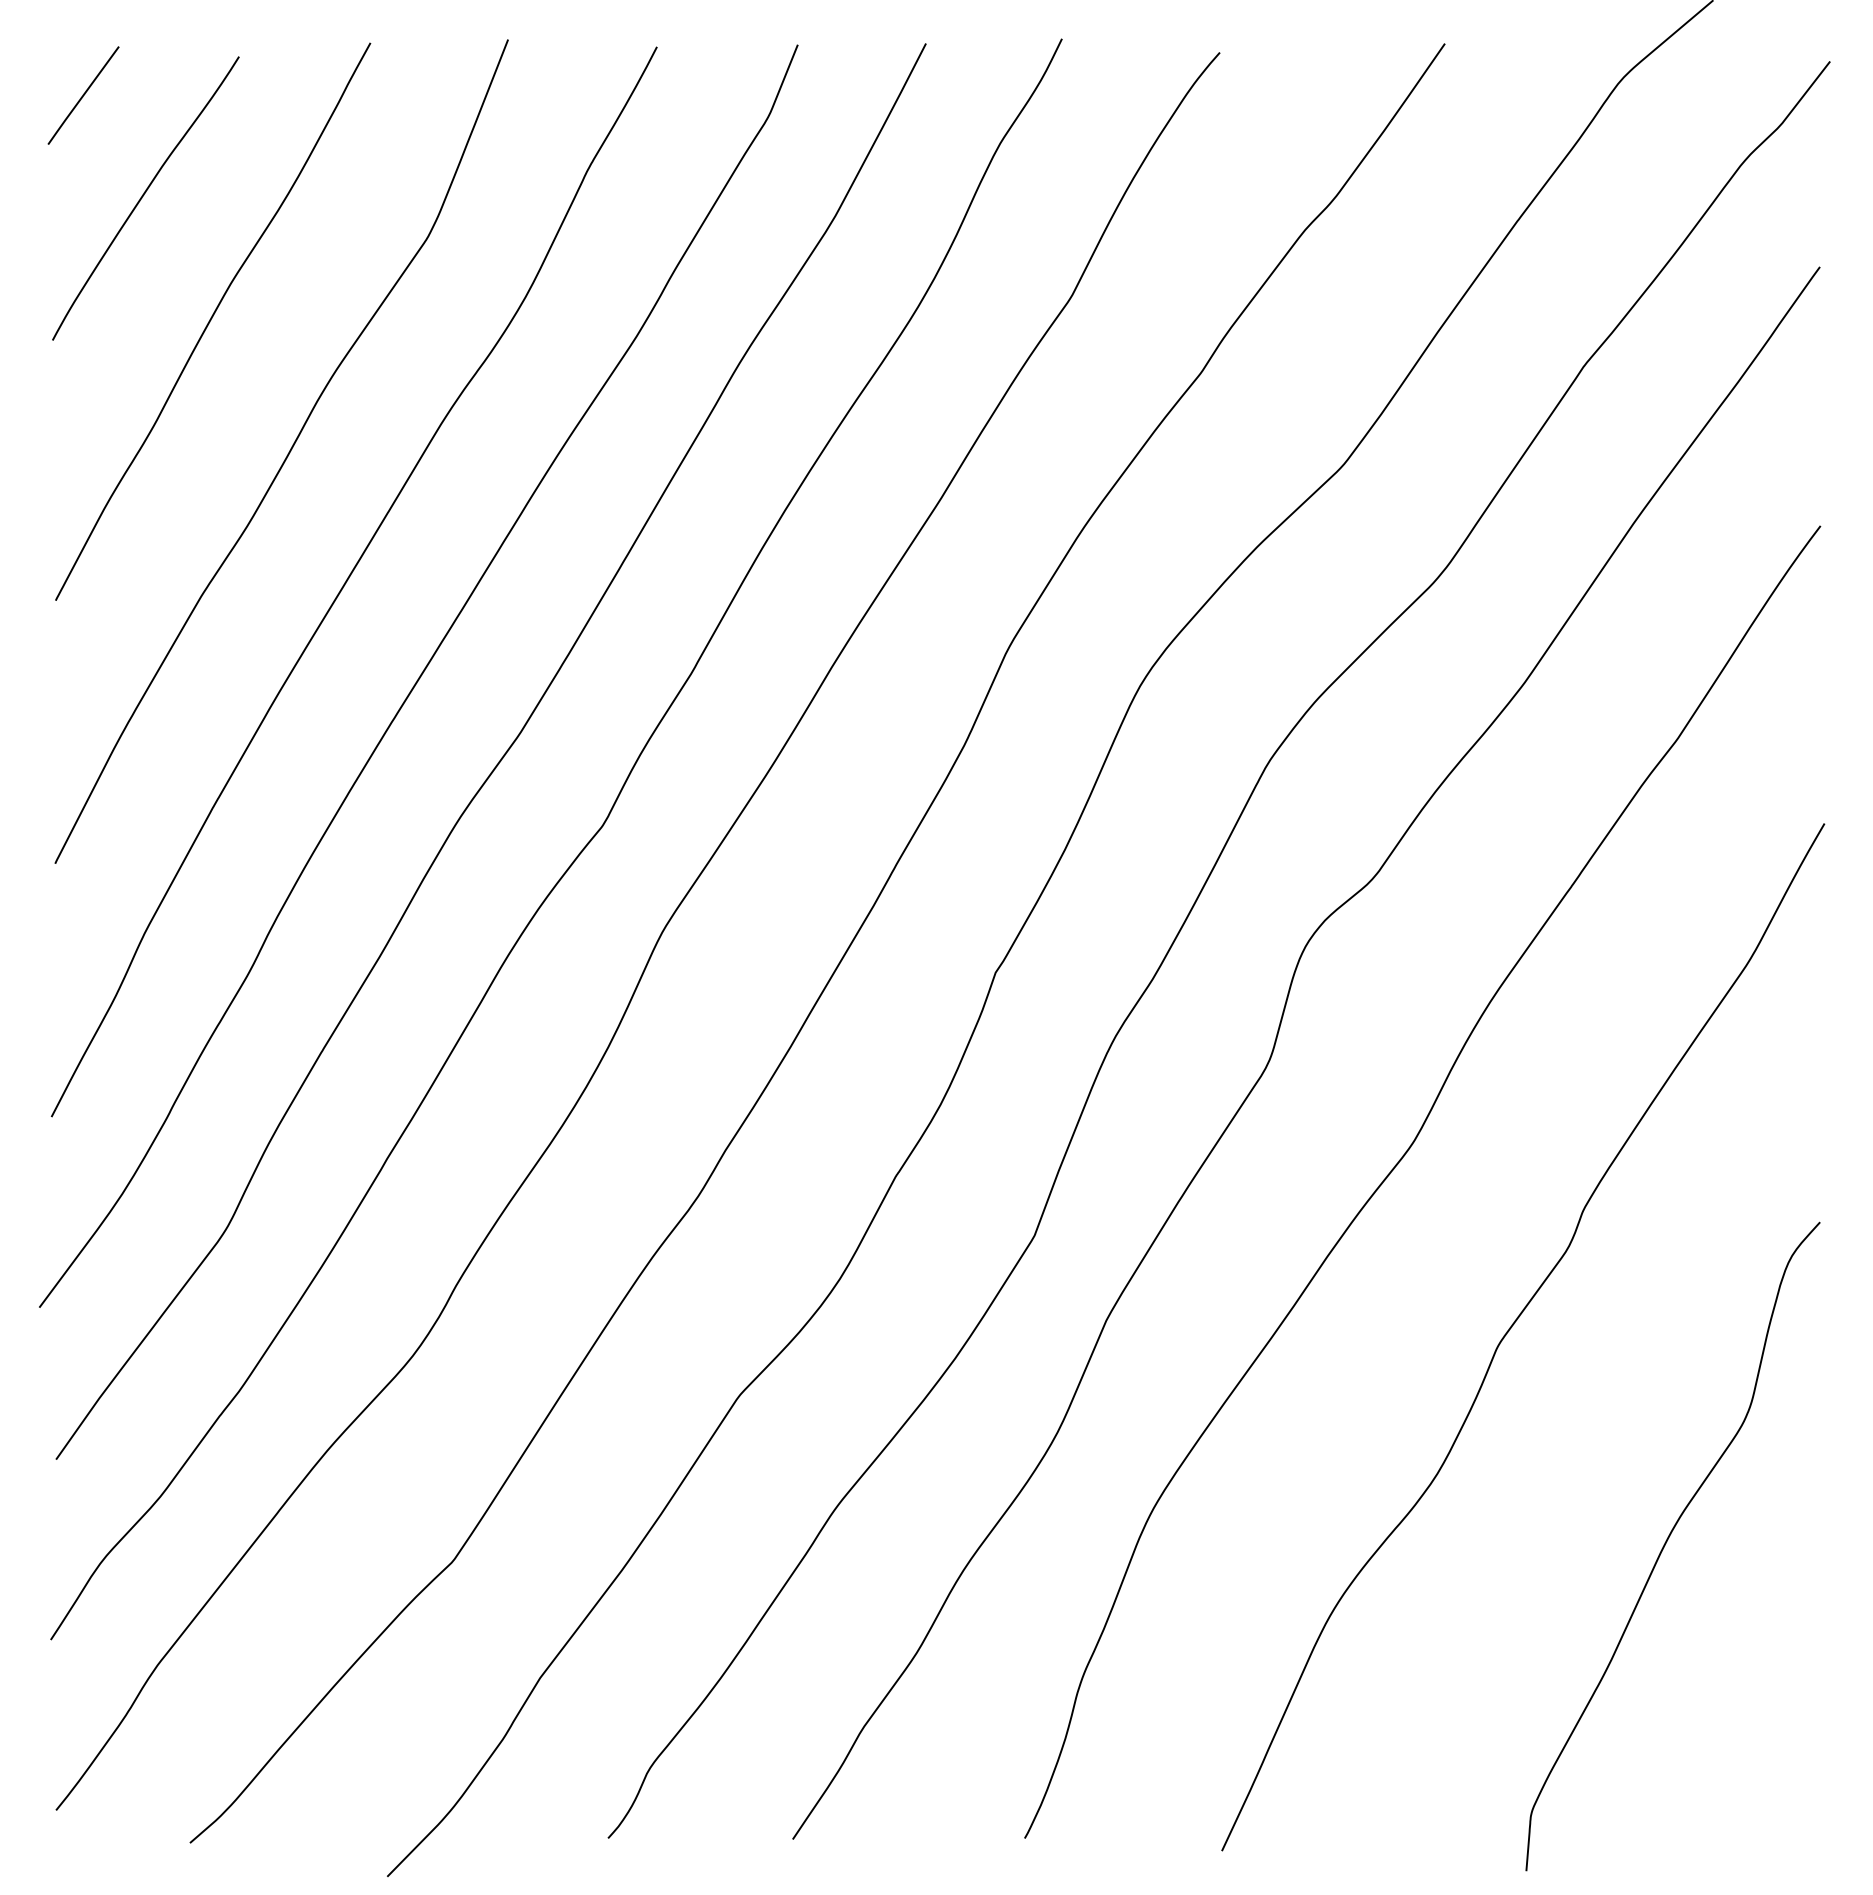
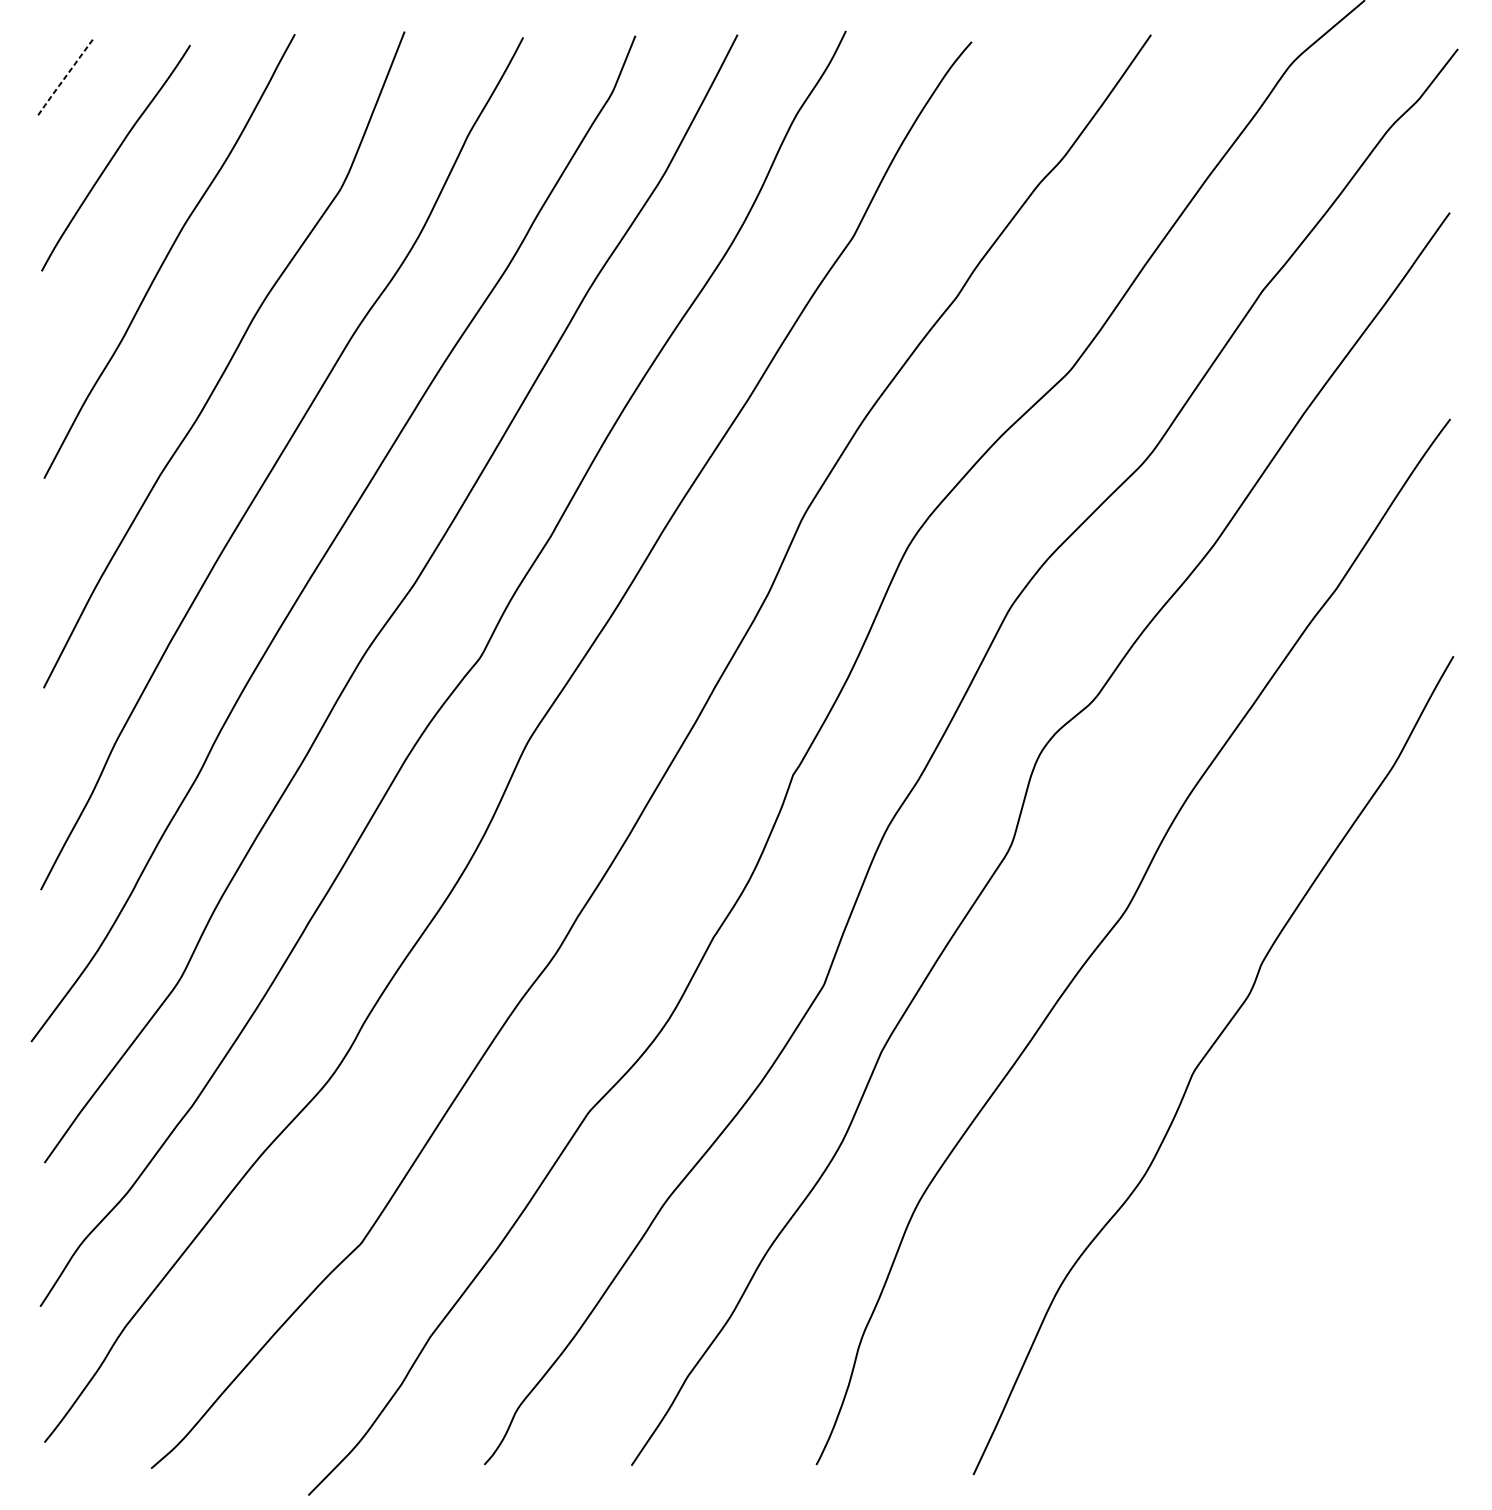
line: (82, 96) -> (65, 76), solid -> dashed
curve: (1666, 1543) -> (1327, 1229), removed

